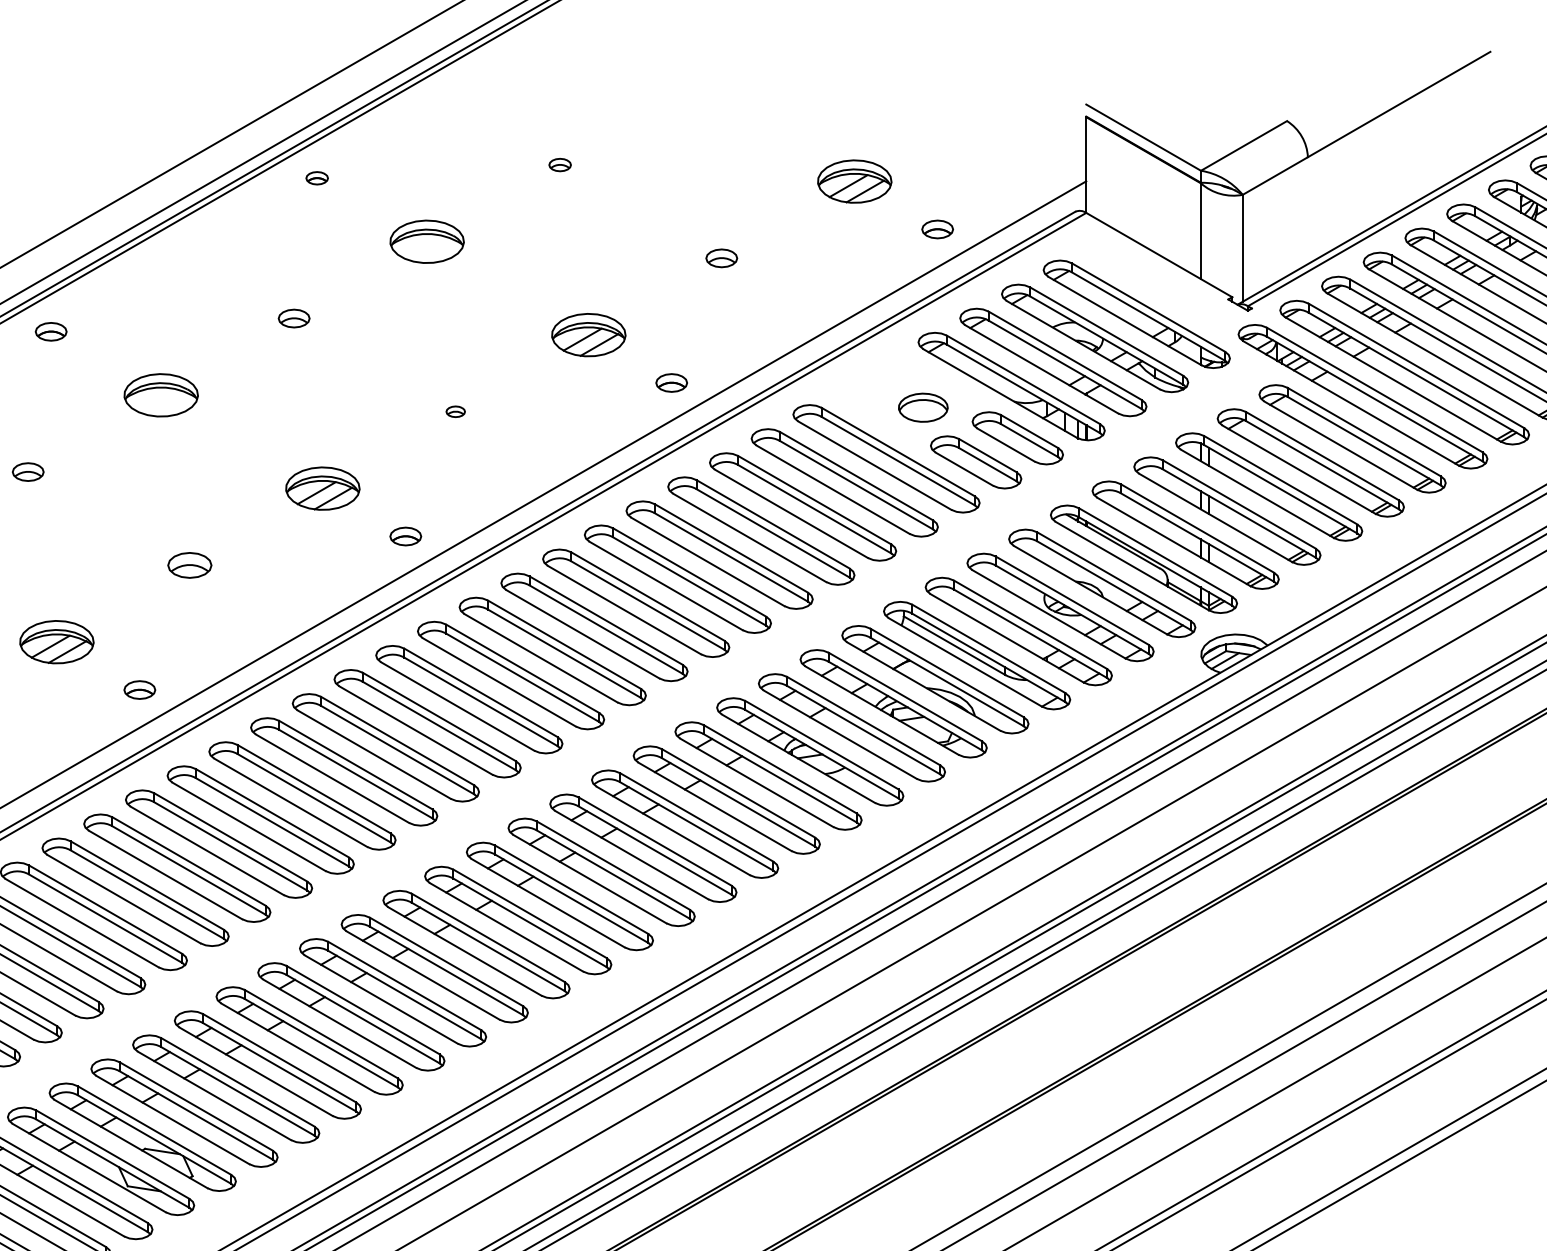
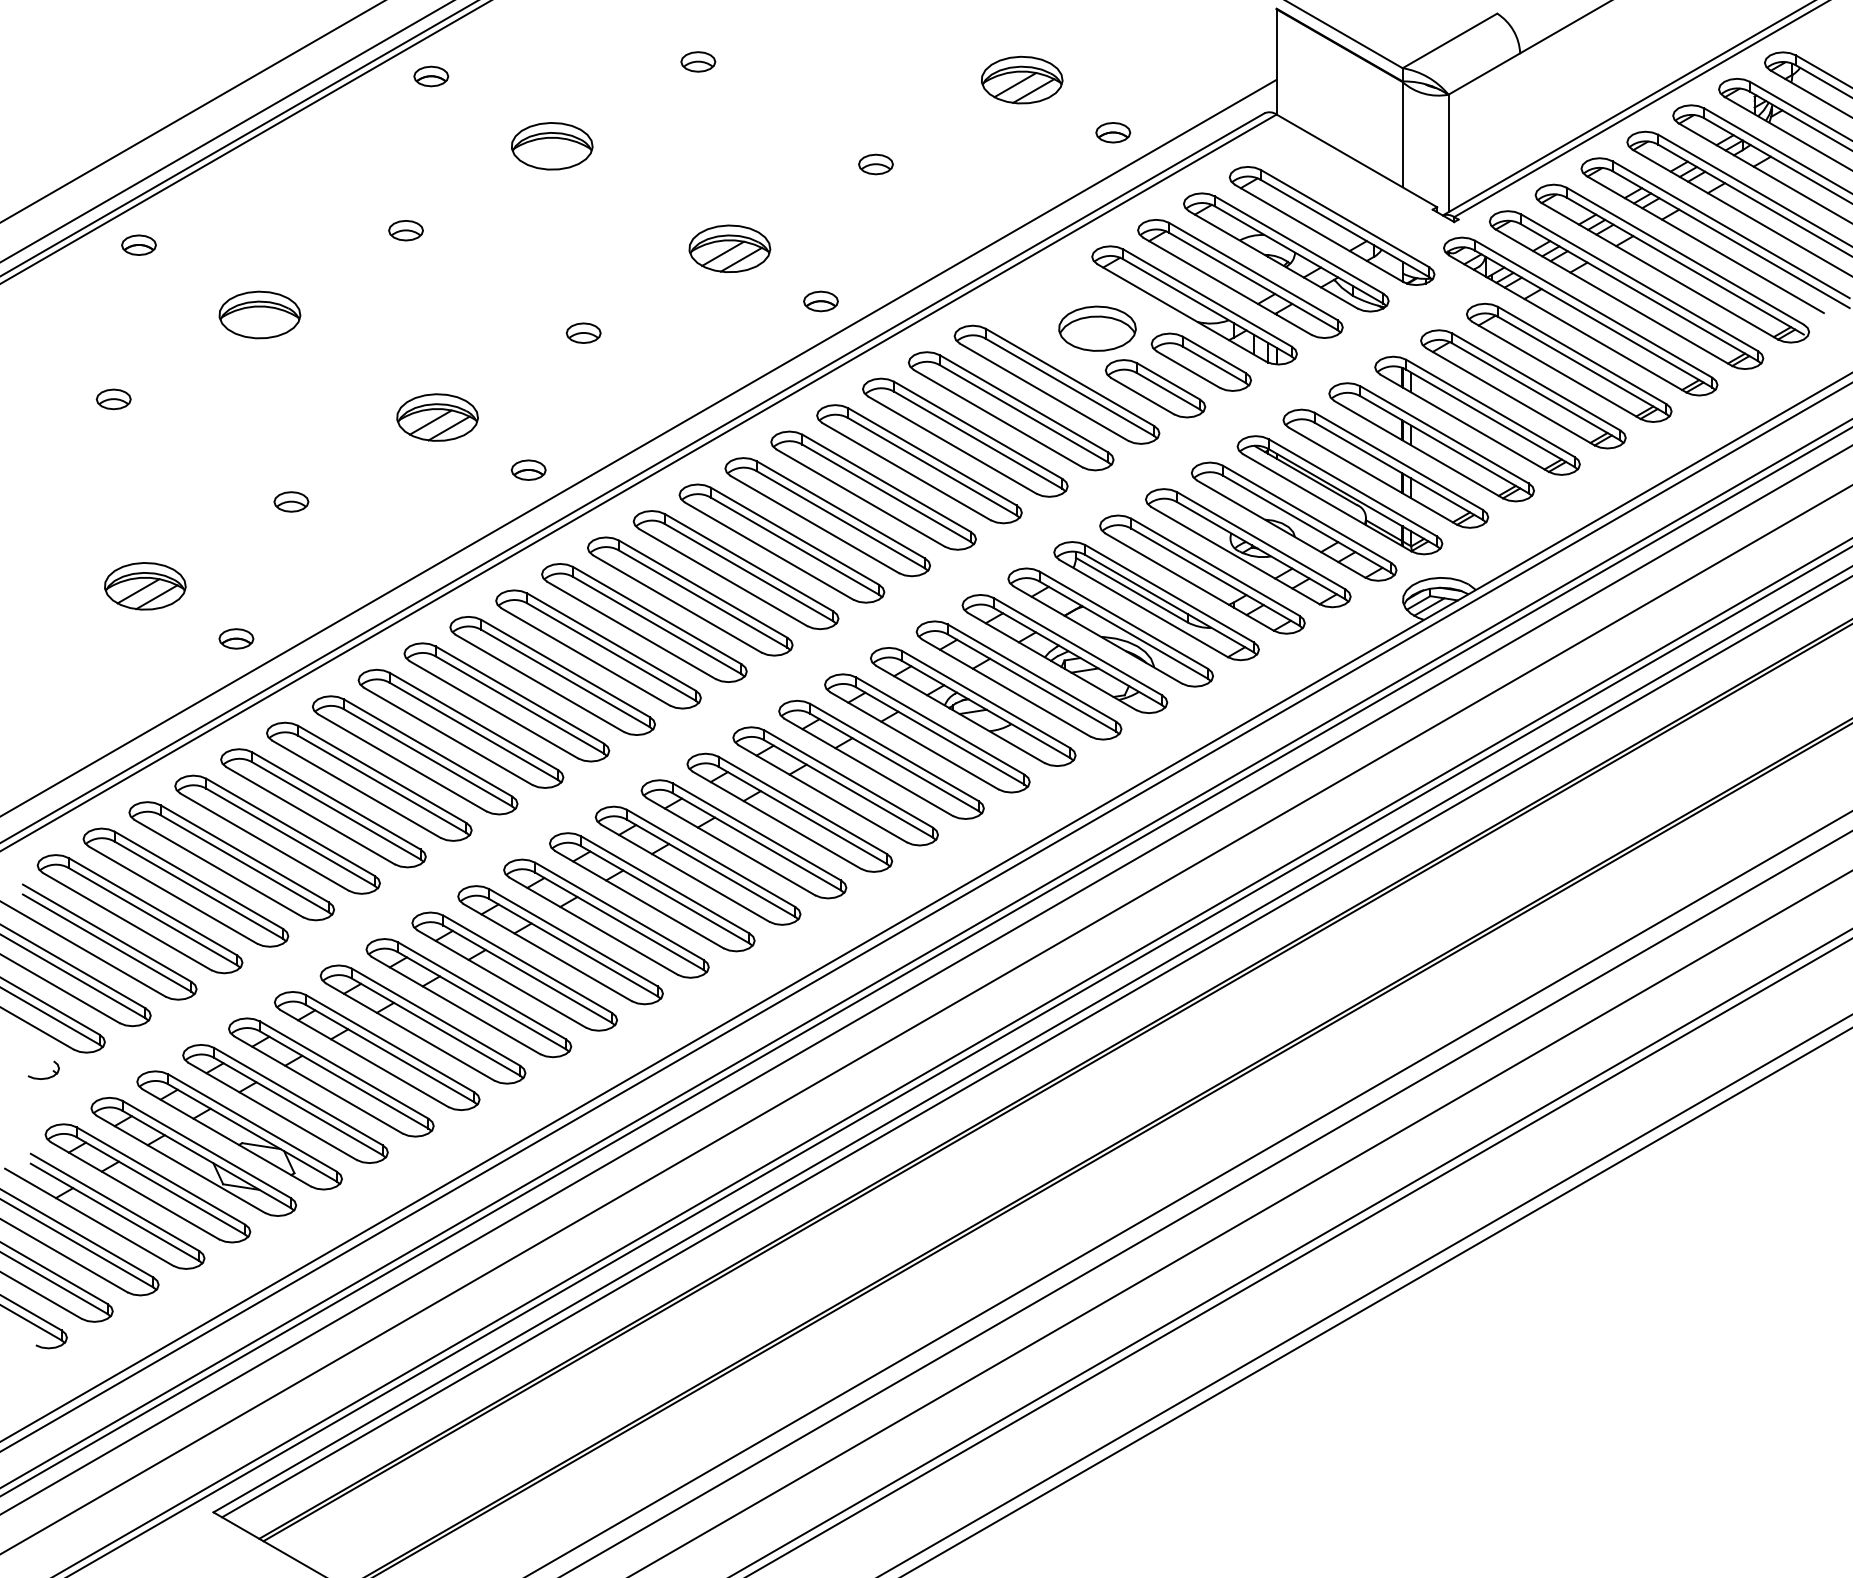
part: (560, 164) -> (698, 61), size x1.43
part: (317, 178) -> (431, 76), size x1.43
part: (923, 407) -> (1097, 328), size x1.43
part: (455, 411) -> (583, 332), size x1.67
part: (189, 565) -> (291, 501), size x0.71

